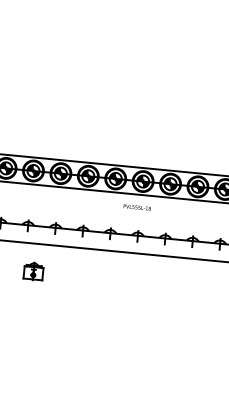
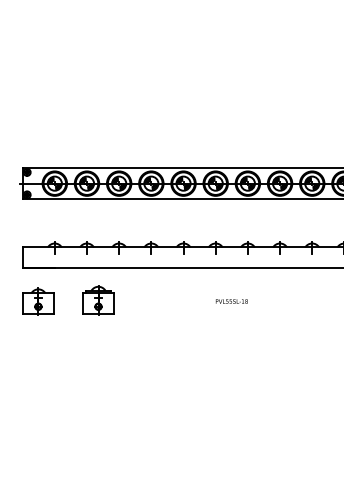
text: (137, 207) -> (231, 301), moved
part: (33, 271) -> (98, 300), size x1.43

